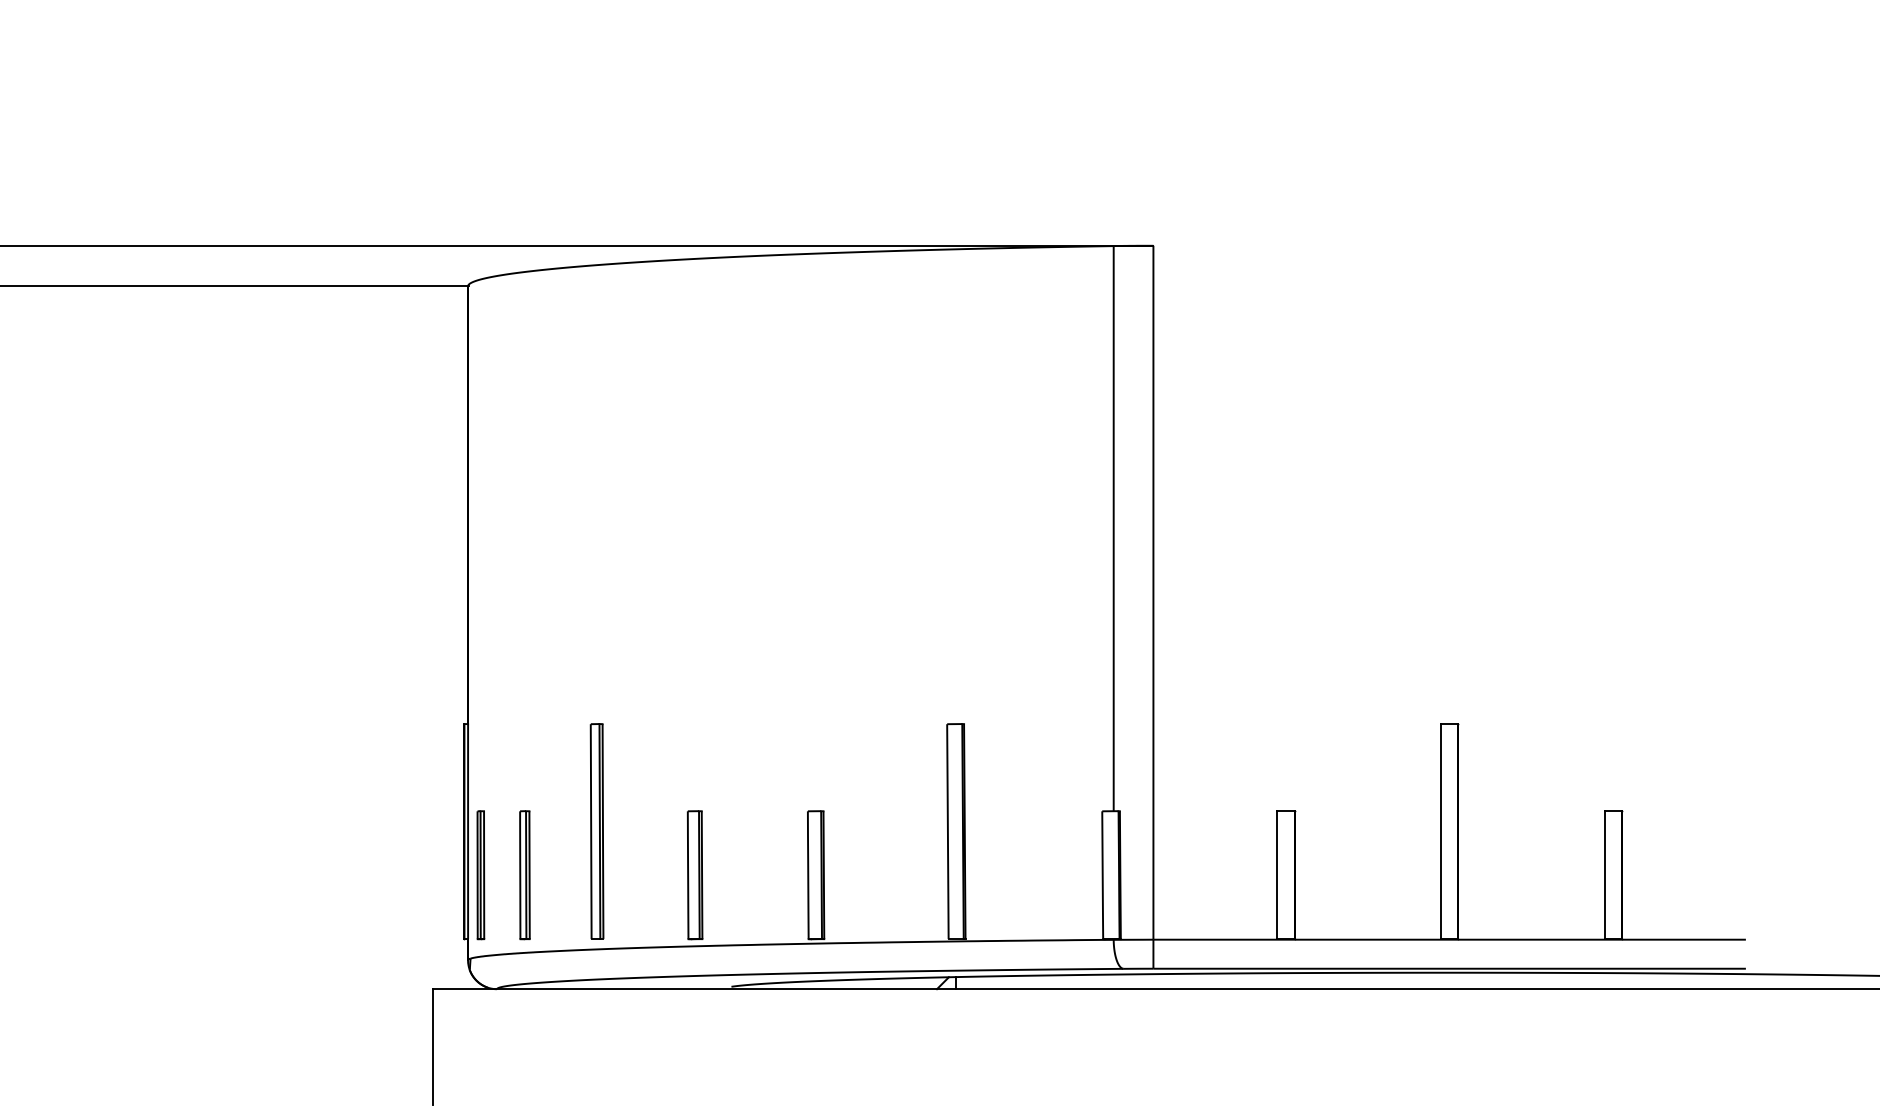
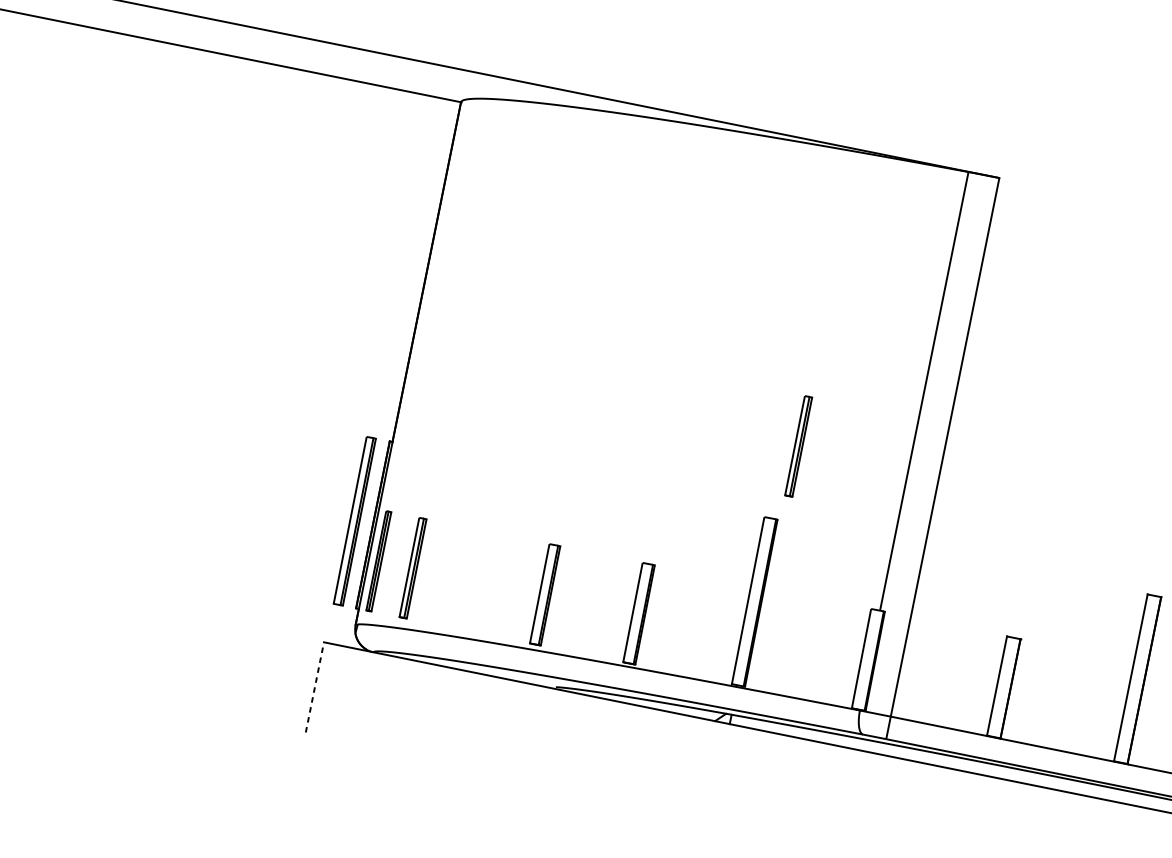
part: (971, 628) -> (798, 446), added
part: (596, 831) -> (354, 521), moved
line: (433, 1046) -> (315, 686), solid -> dashed

